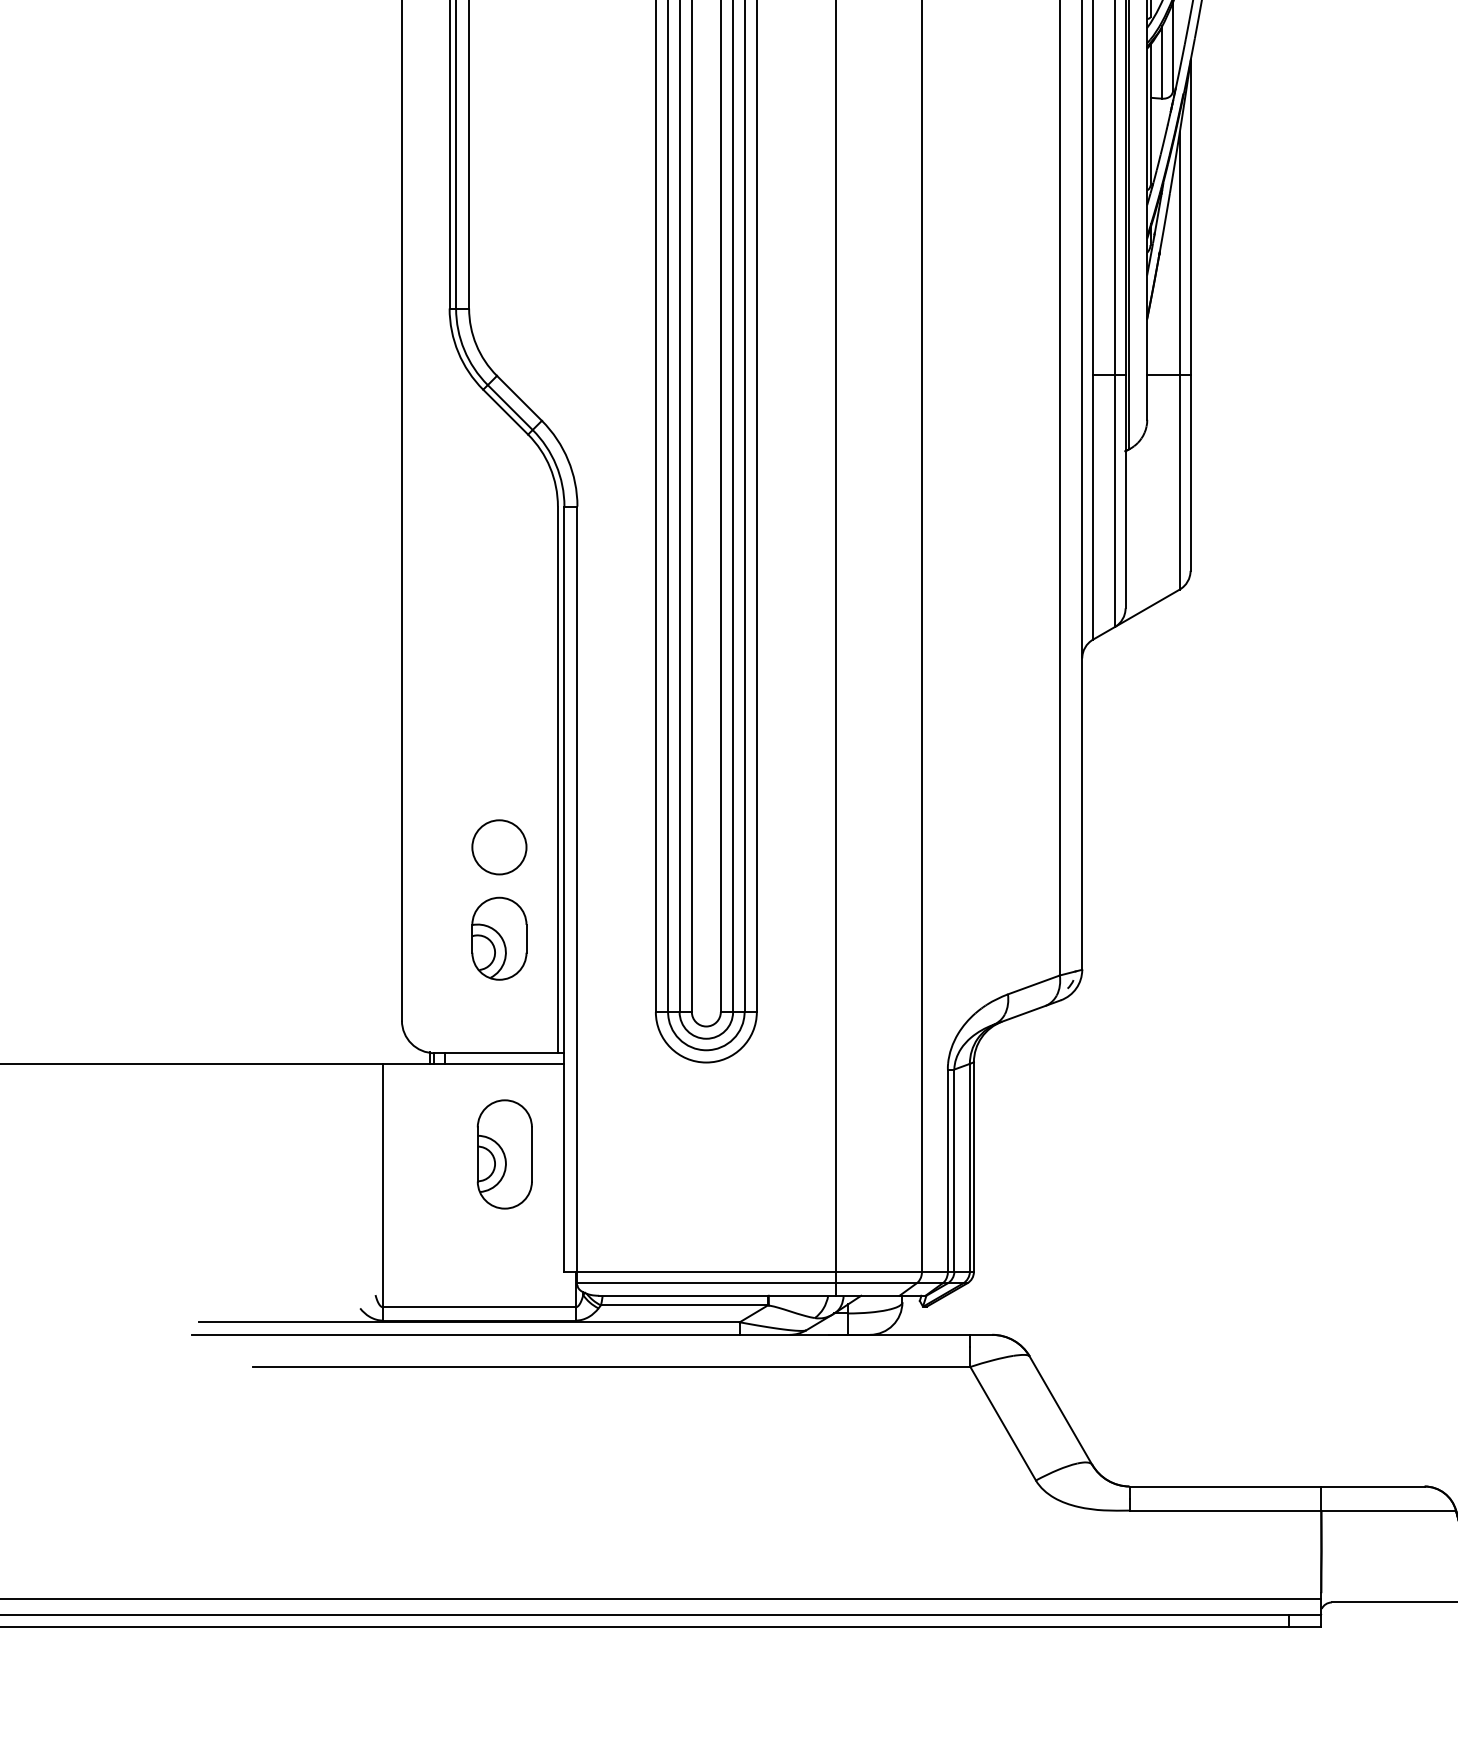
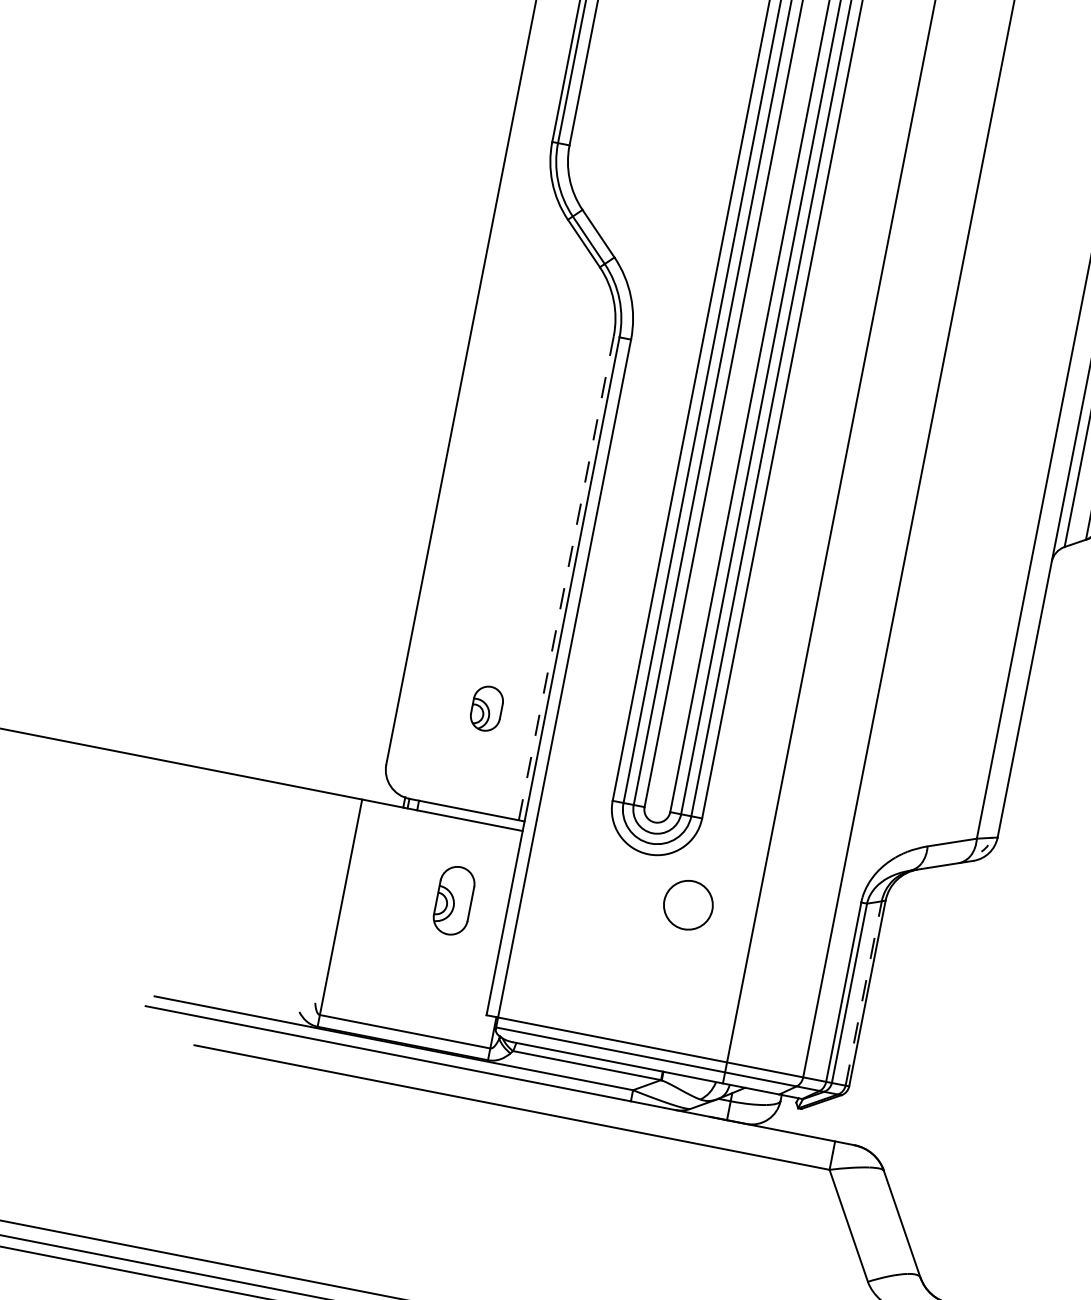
line: (557, 779) -> (566, 577), solid -> dashed
circle: (499, 847) -> (688, 905), moved
part: (499, 938) -> (487, 708), size x0.6
part: (504, 1154) -> (453, 900), size x0.7
line: (969, 1167) -> (863, 993), solid -> dashed

